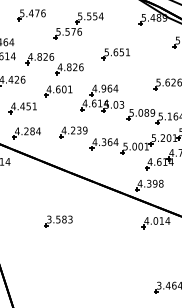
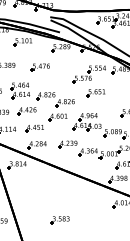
part: (77, 26) -> (88, 74), moved
part: (57, 222) -> (59, 220), moved

